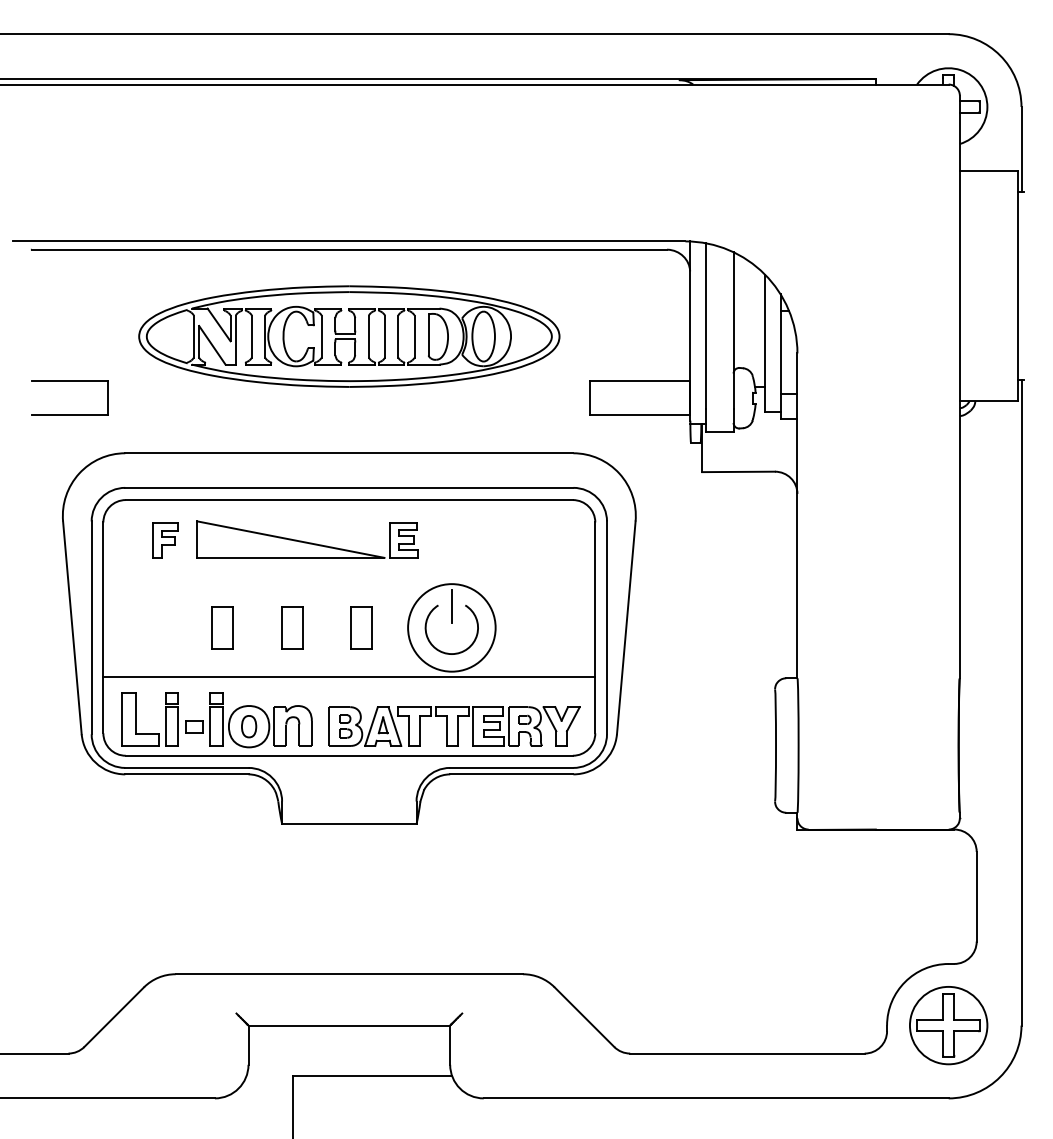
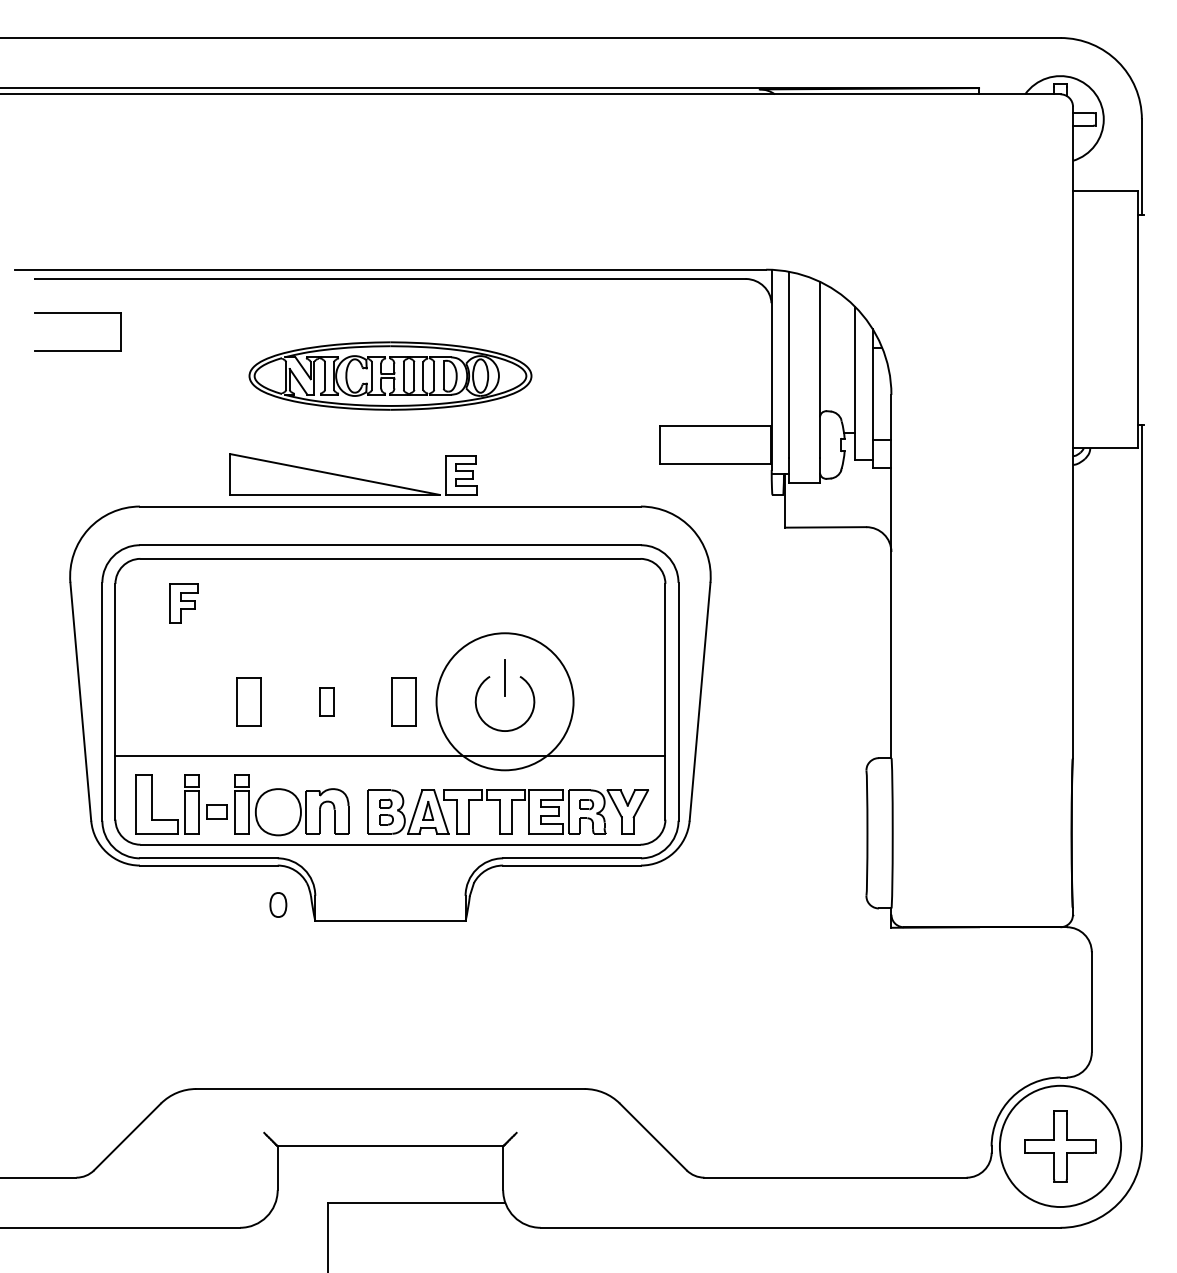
part: (349, 336) -> (390, 376), size x0.6
part: (69, 381) -> (77, 313), moved
part: (307, 539) -> (353, 474), moved
part: (292, 627) -> (326, 701), size x0.6
circle: (451, 627) -> (504, 701), size x1.4
part: (249, 726) -> (278, 904), moved
circle: (948, 1025) -> (1060, 1146), size x1.4

